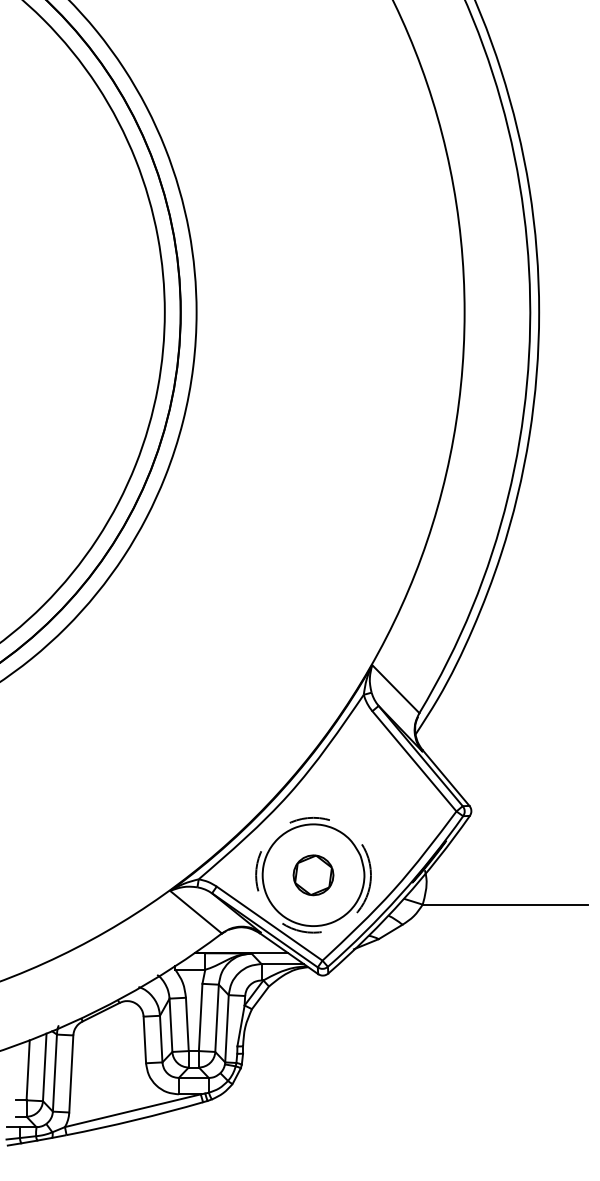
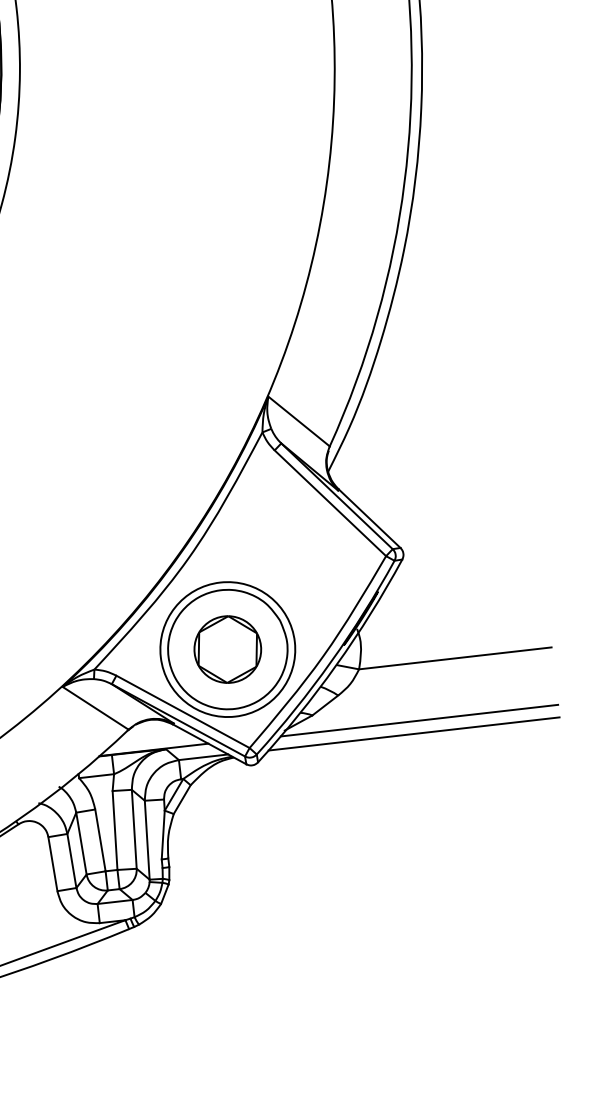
circle: (313, 874) -> (227, 648), dashed -> solid
part: (313, 875) -> (227, 649), size x1.43
line: (468, 953) -> (419, 720), added
line: (462, 964) -> (413, 733), added

